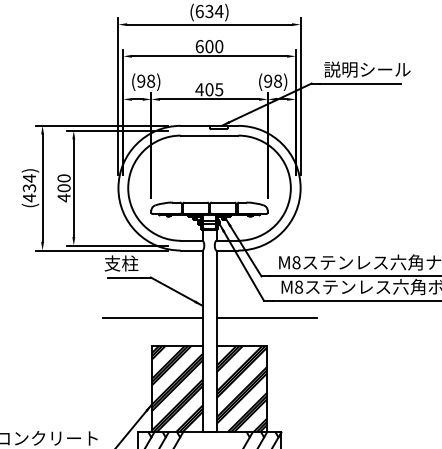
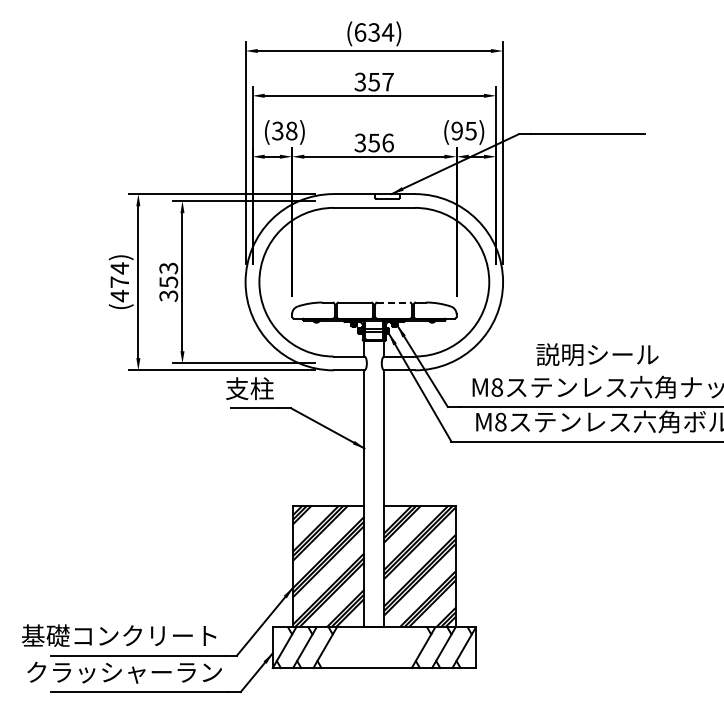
text: (208, 46) -> (373, 81), 600 -> 357
text: (367, 69) -> (597, 354), moved
text: (277, 80) -> (470, 130), (98) -> (95)
text: (141, 81) -> (277, 131), (98) -> (38)
text: (208, 89) -> (373, 142), 405 -> 356
text: (29, 188) -> (119, 282), (434) -> (474)
text: (63, 188) -> (168, 282), 400 -> 353
line: (223, 202) -> (394, 302), solid -> dashed
line: (152, 317) -> (293, 464), removed
line: (266, 317) -> (454, 464), removed

